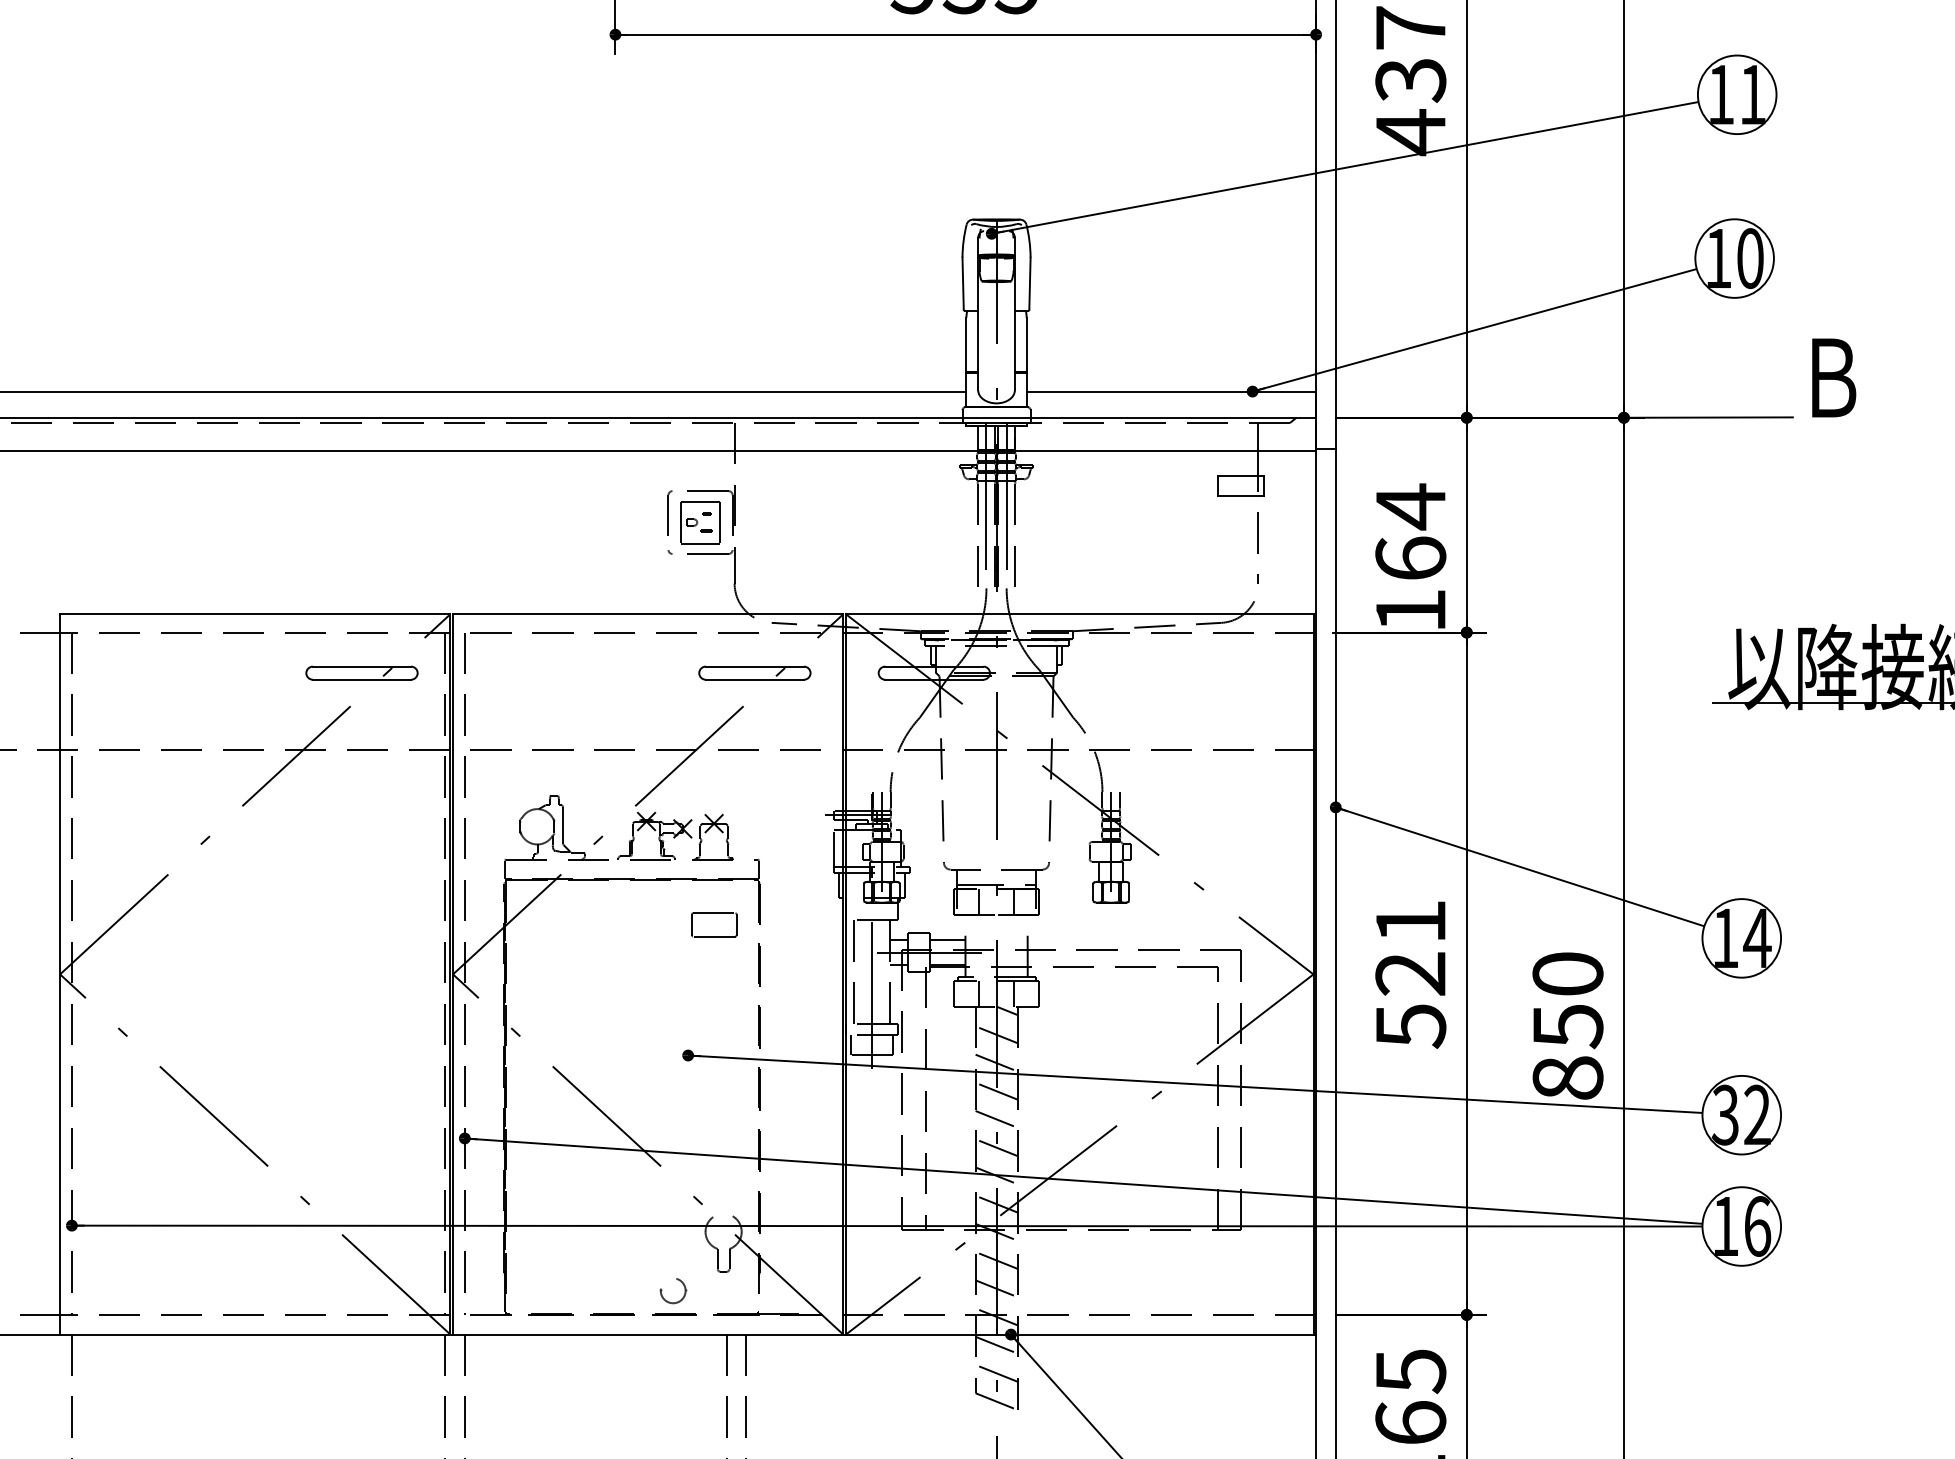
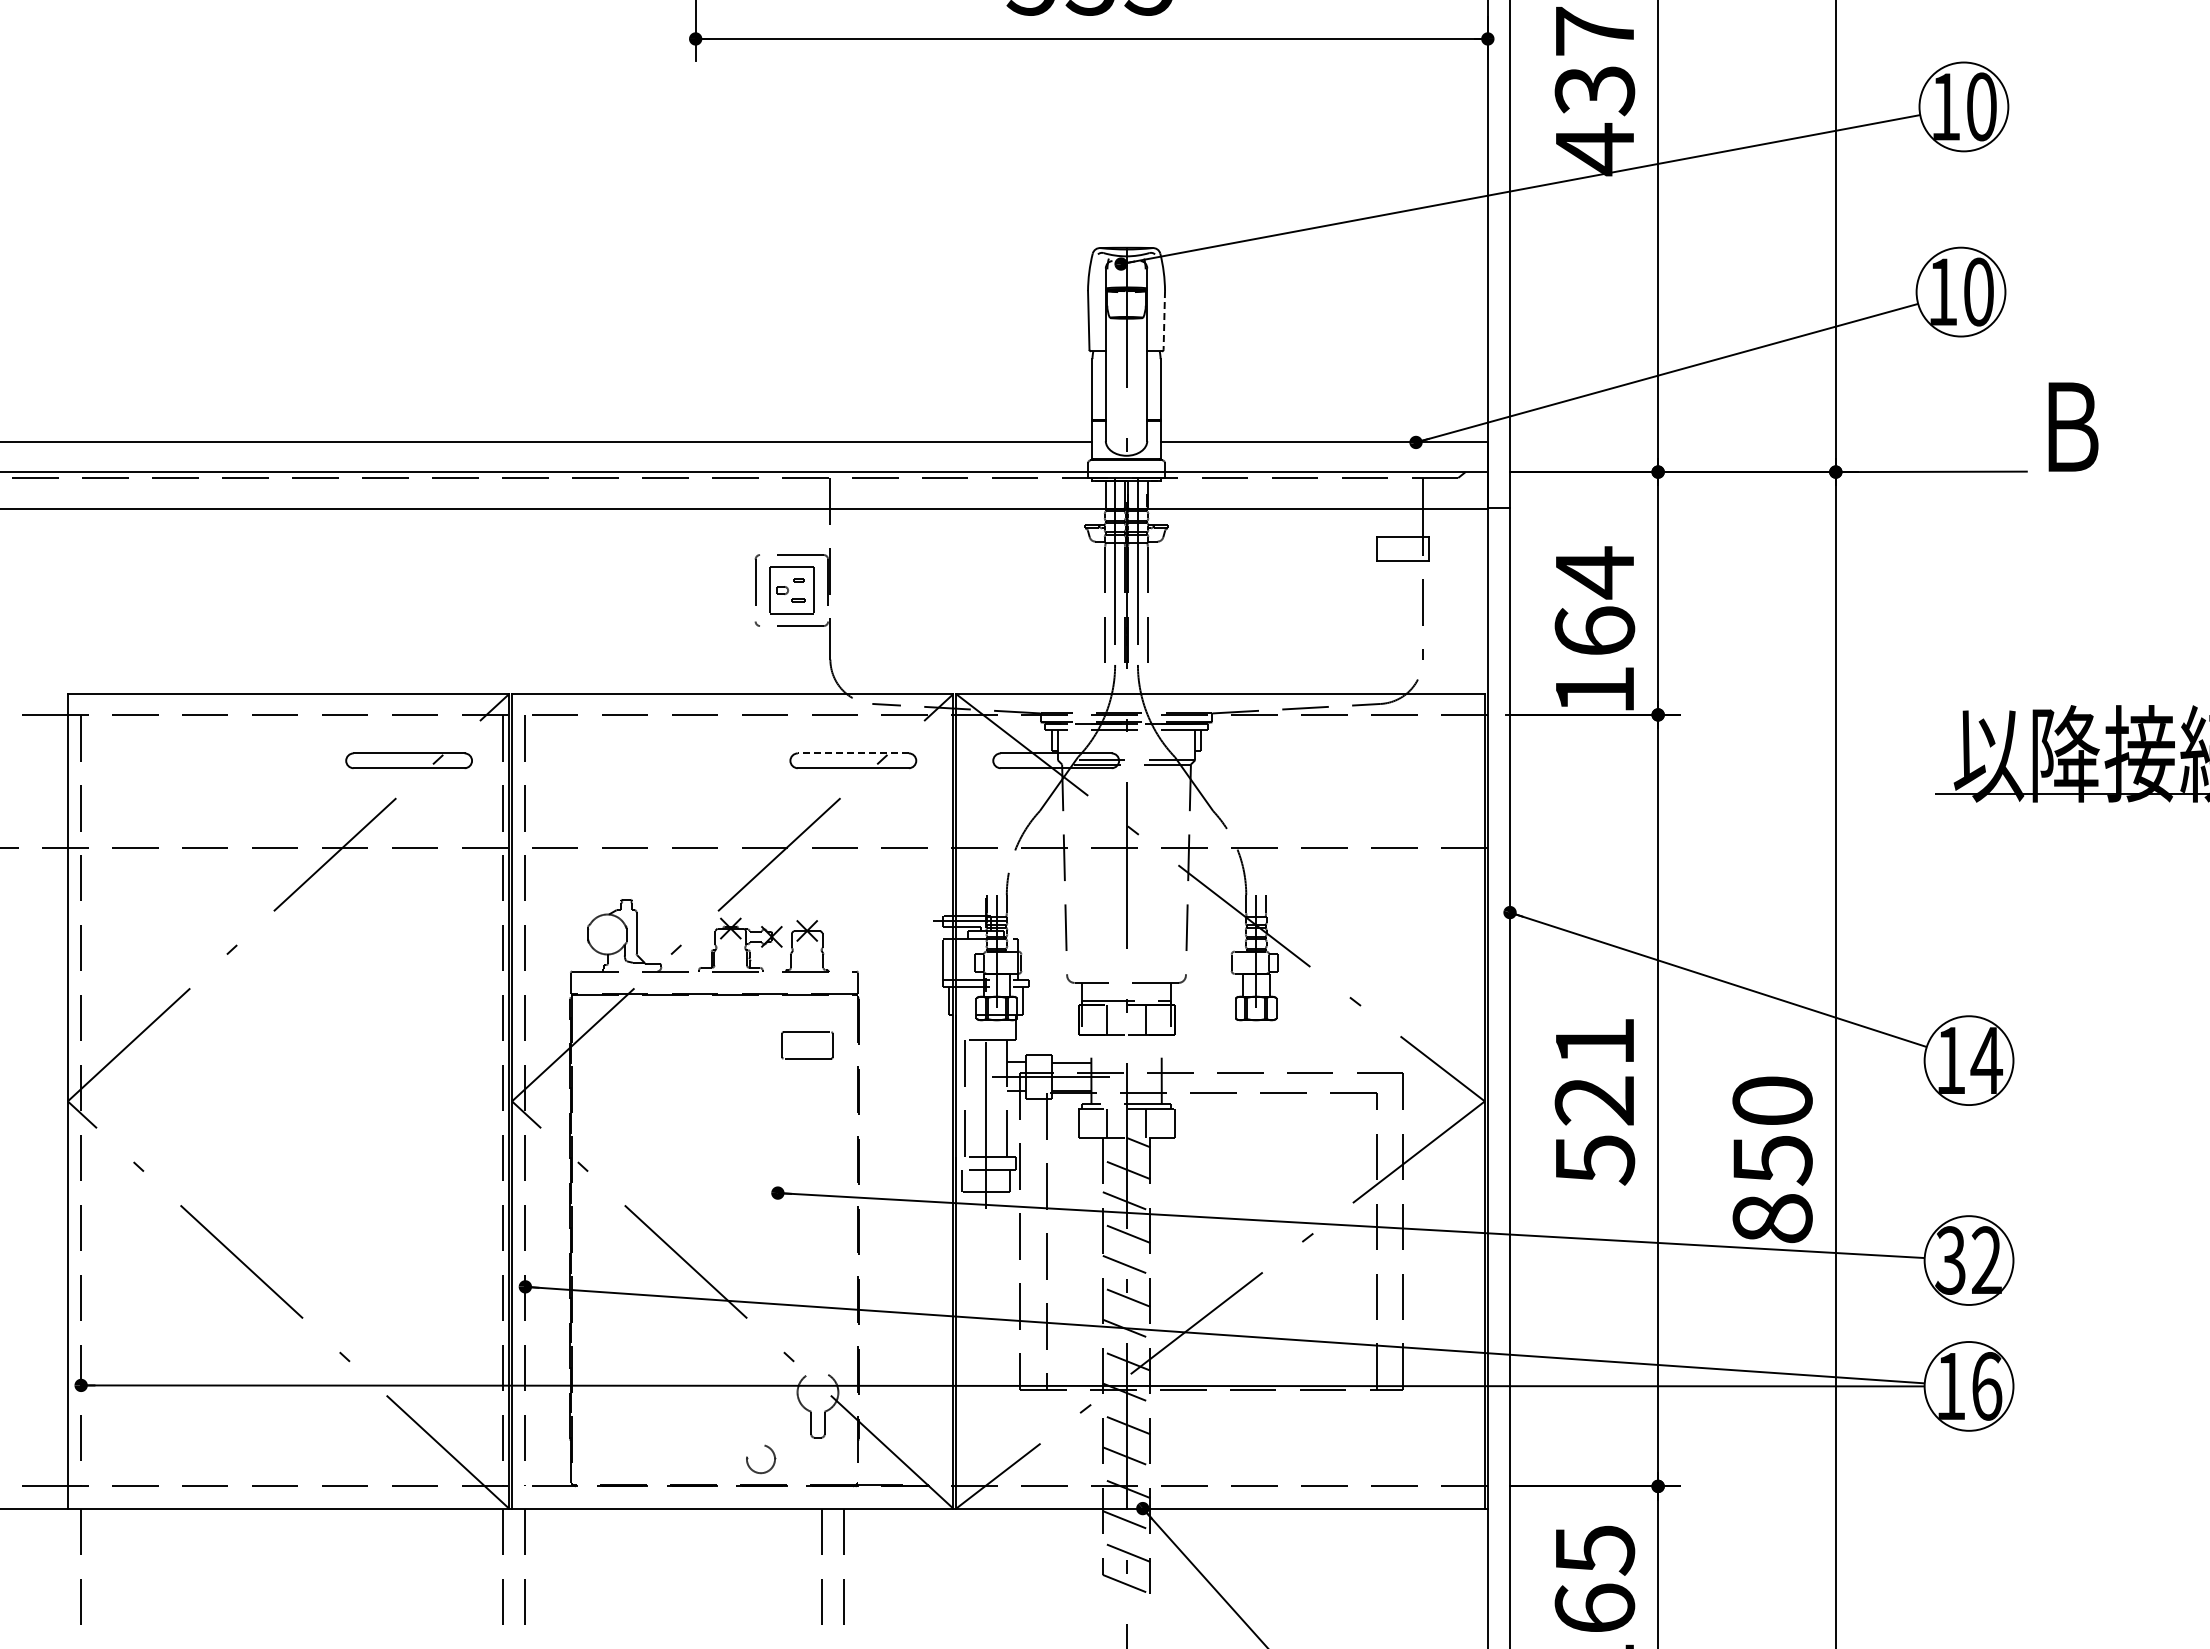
text: (1752, 94) -> (1981, 106), 11 -> 10
line: (1030, 283) -> (1164, 320), solid -> dashed
line: (755, 666) -> (853, 753), solid -> dashed

